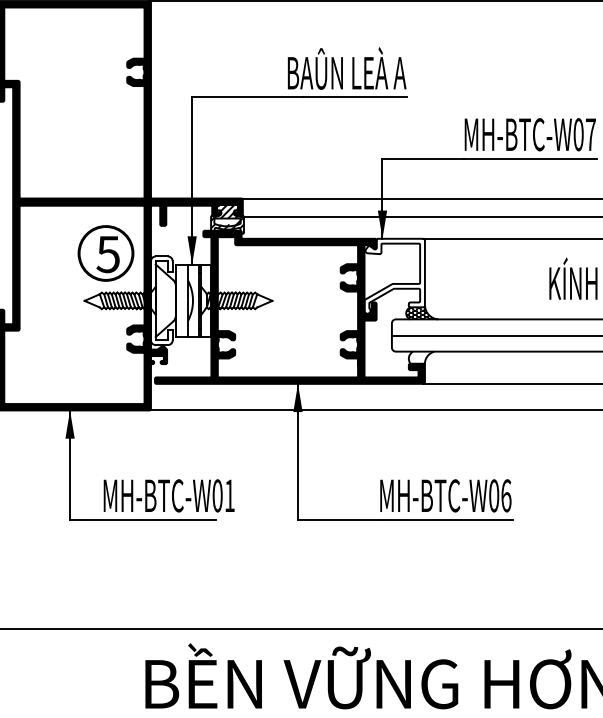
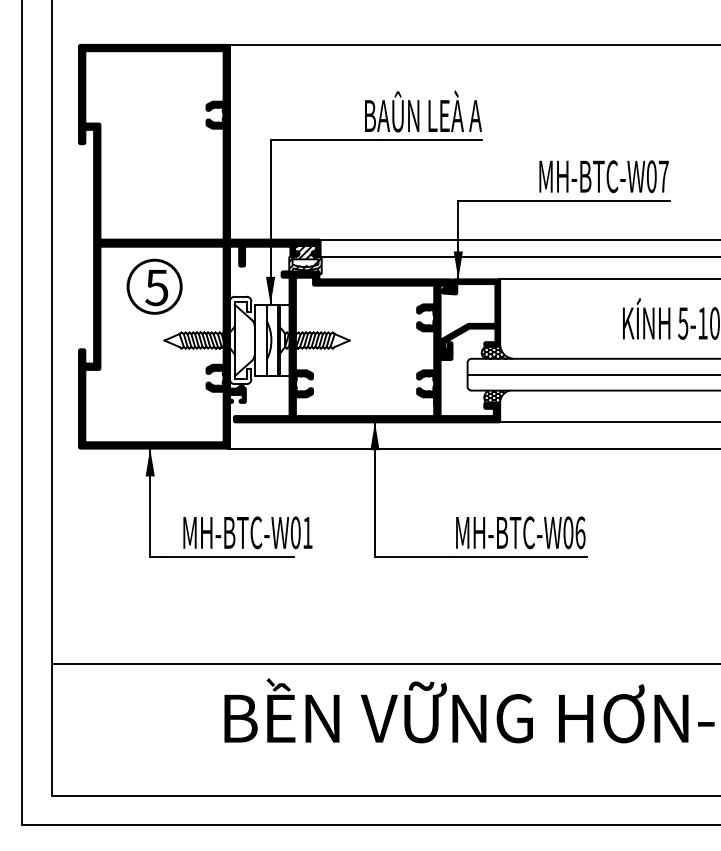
part: (105, 253) -> (154, 286), moved
fill: (394, 276) -> (470, 316), added
hatch: (420, 357) -> (495, 396), added

